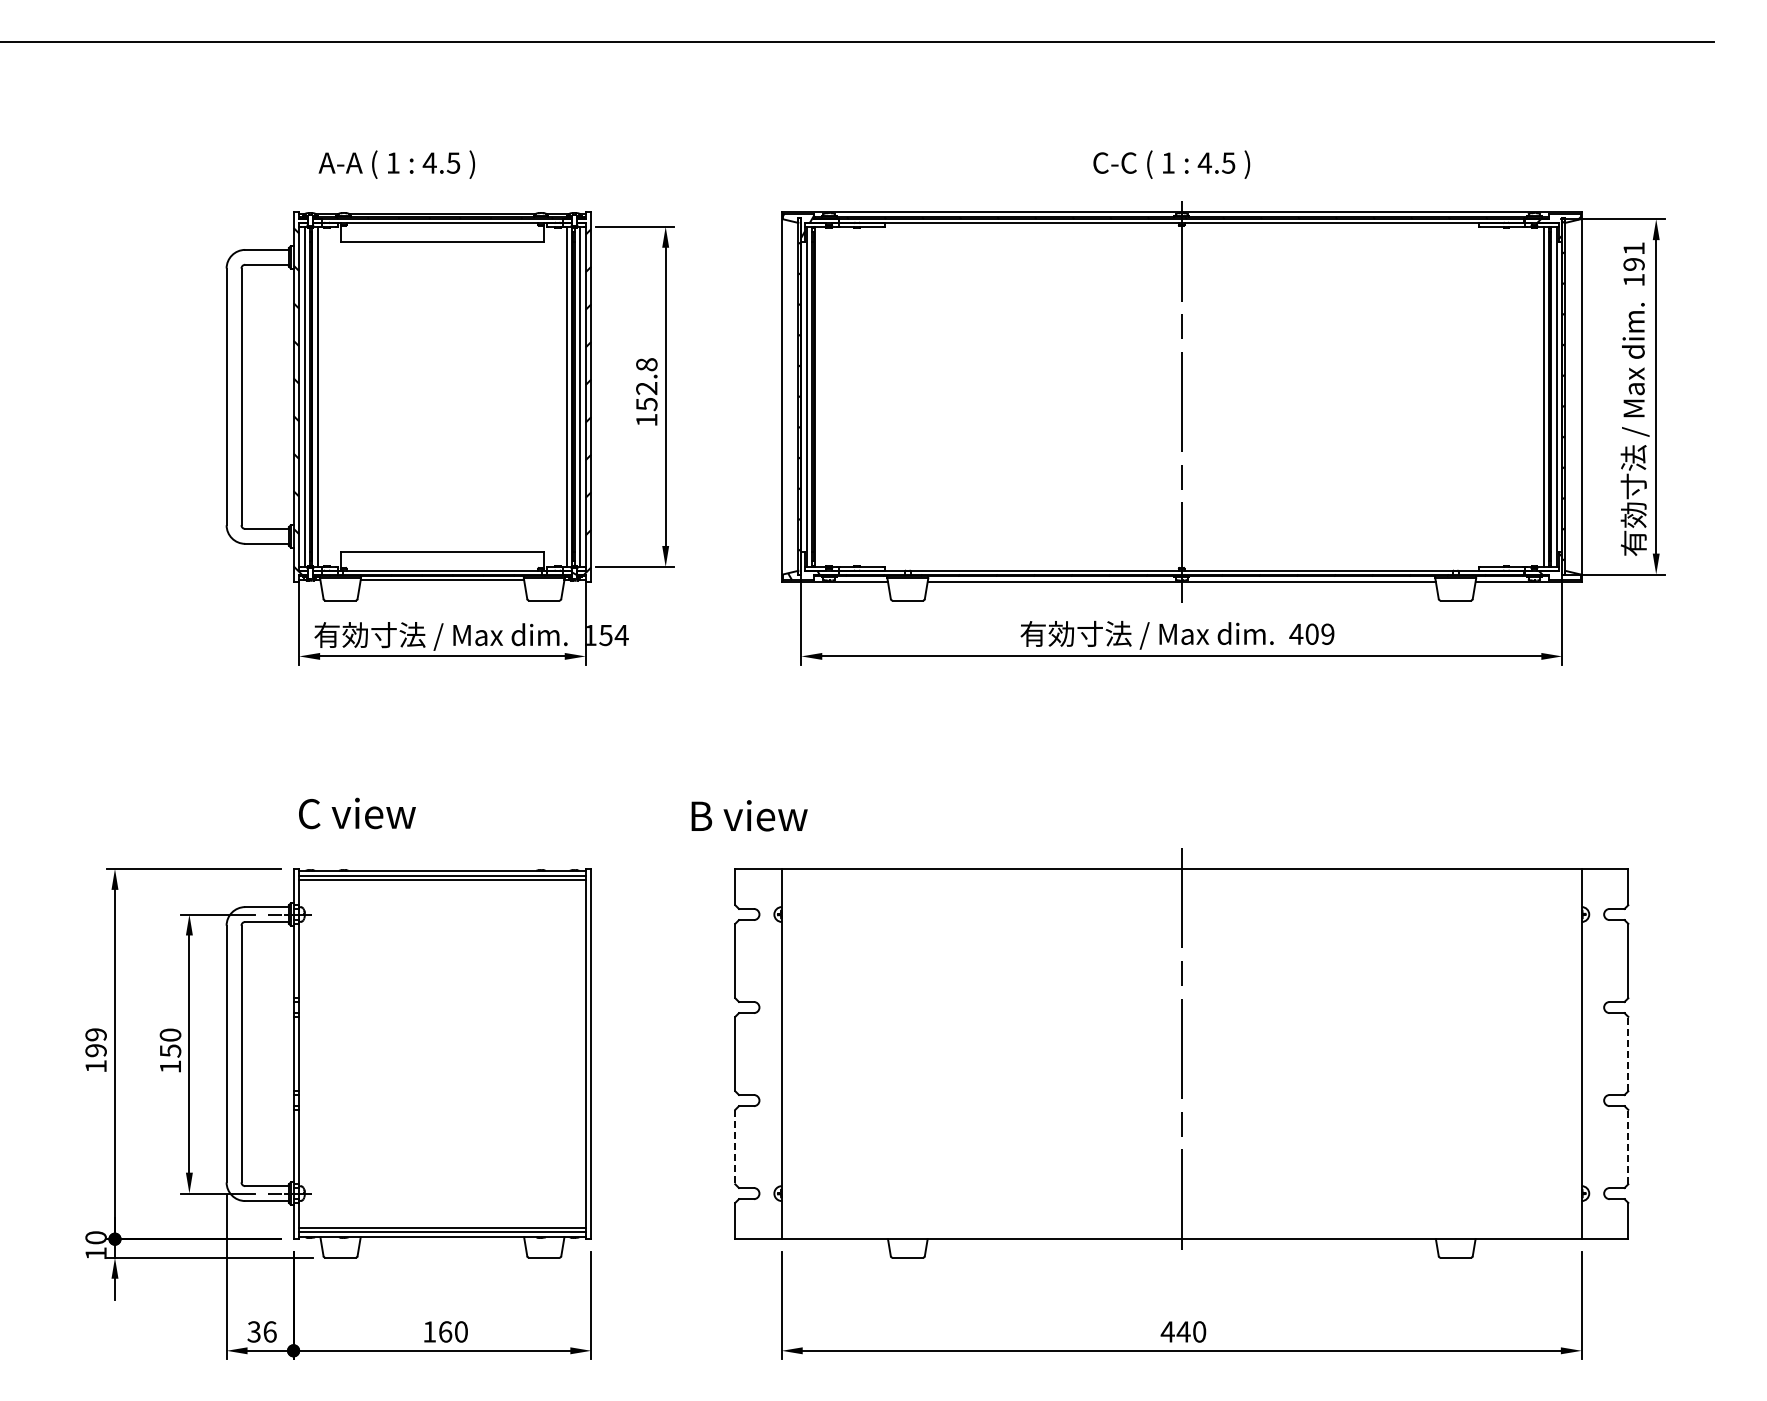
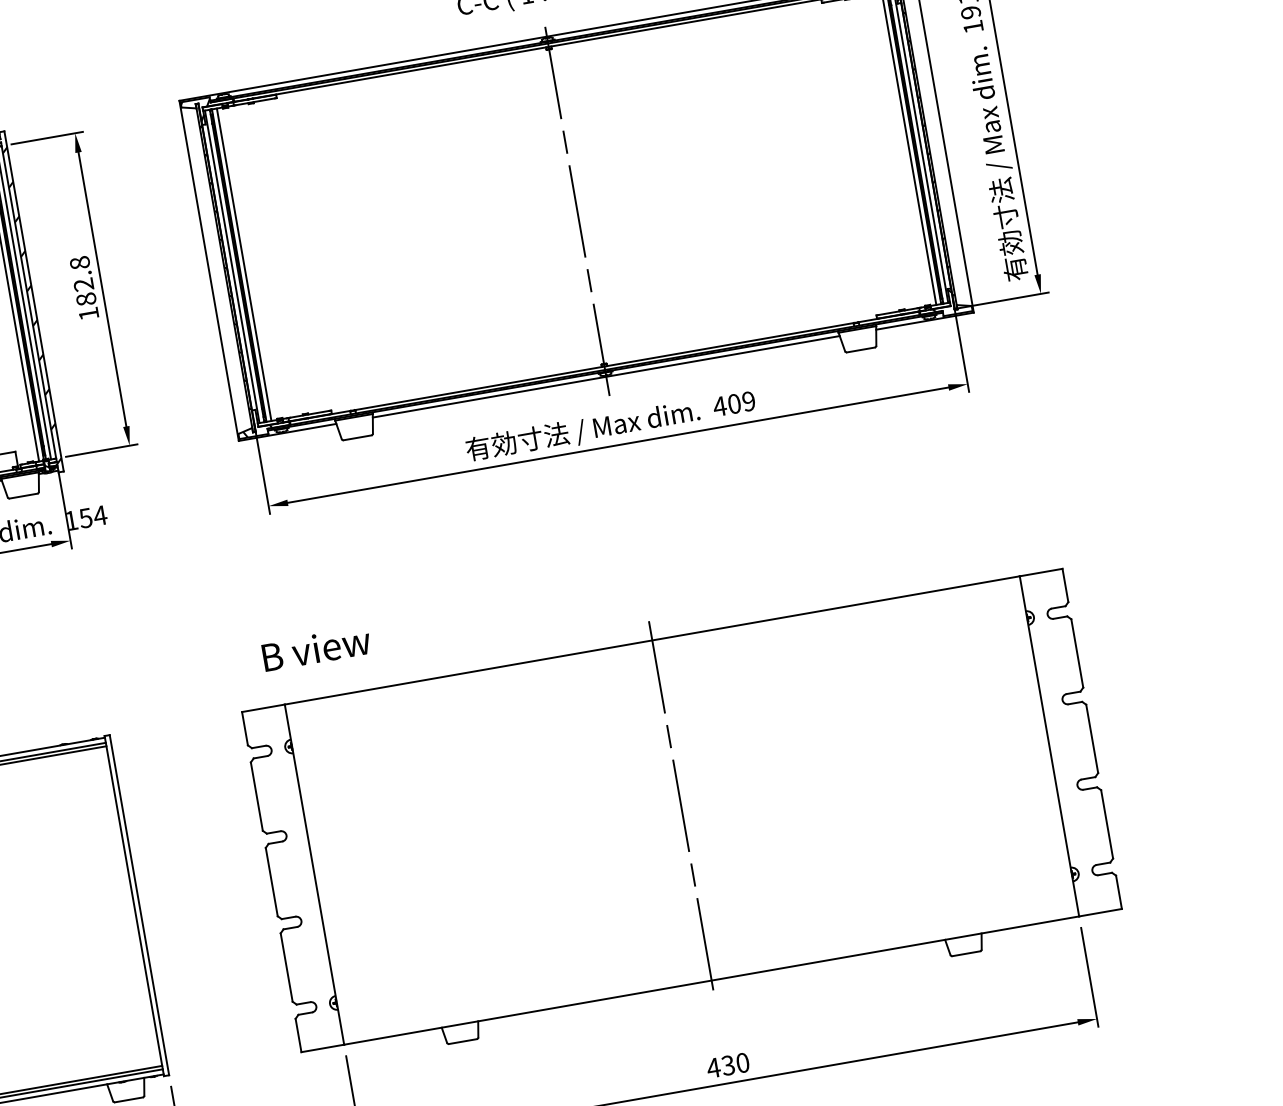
line: (819, 396) -> (243, 264), added
text: (646, 404) -> (86, 299), 152.8 -> 182.8
text: (749, 815) -> (316, 648), moved
line: (1628, 1053) -> (1092, 738), dashed -> solid
line: (1628, 1146) -> (1107, 823), dashed -> solid
line: (735, 1147) -> (286, 967), dashed -> solid
text: (1183, 1331) -> (728, 1065), 440 -> 430

